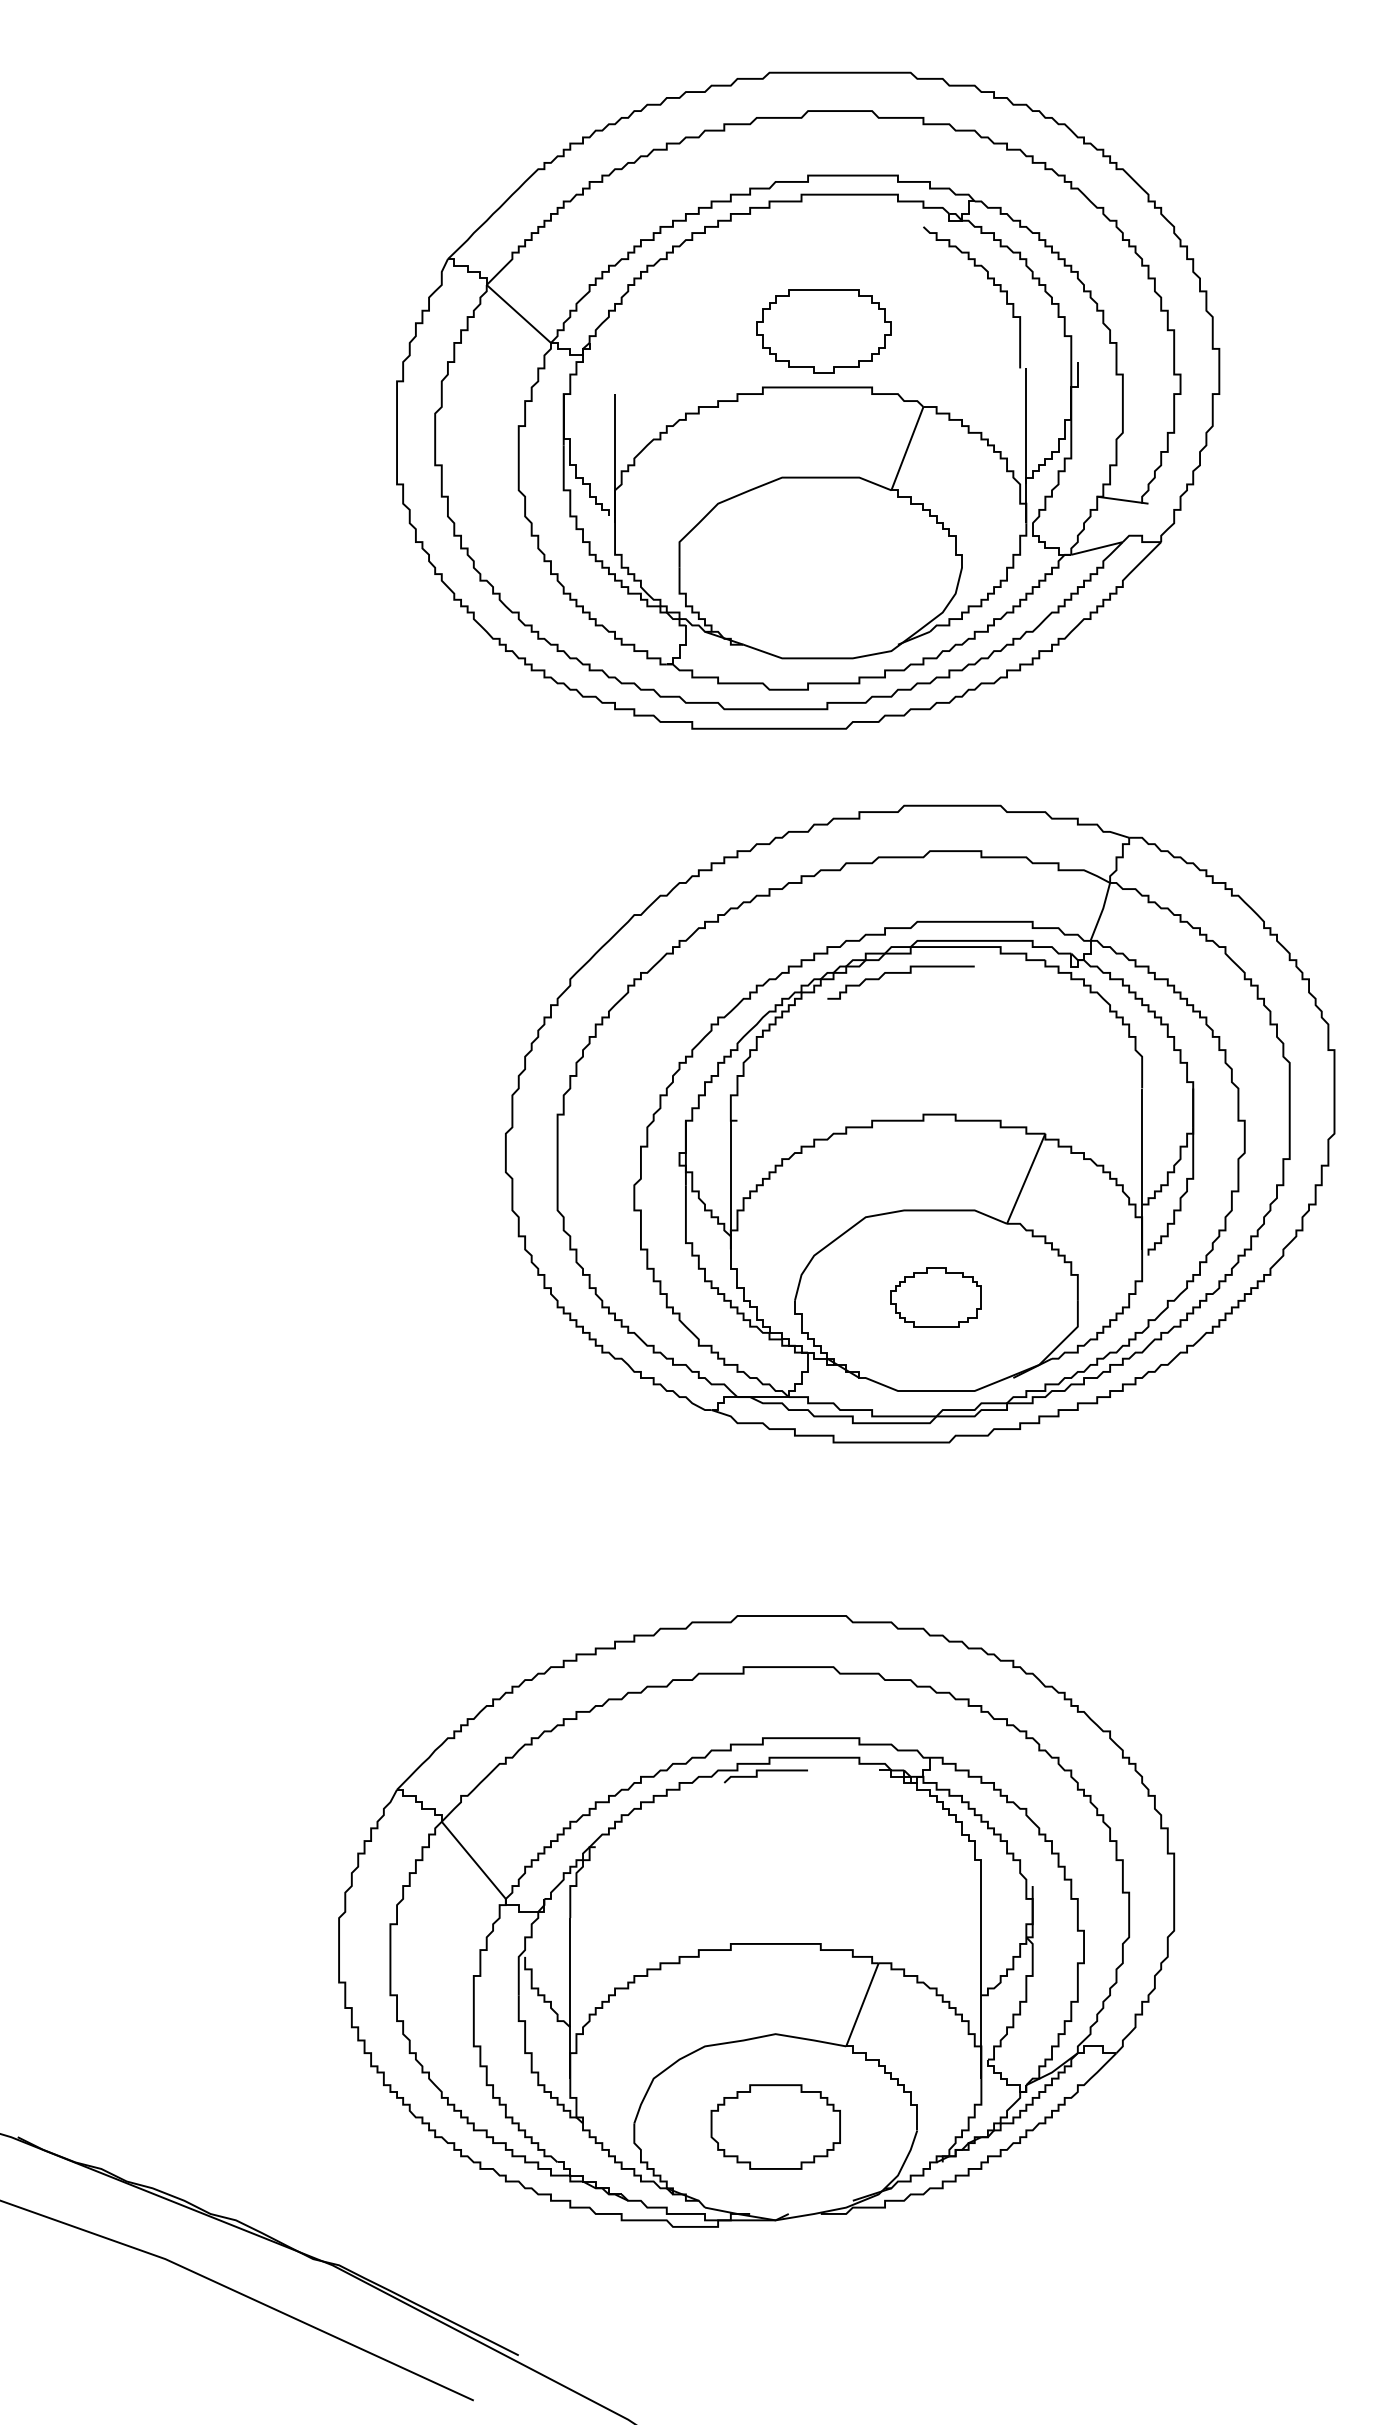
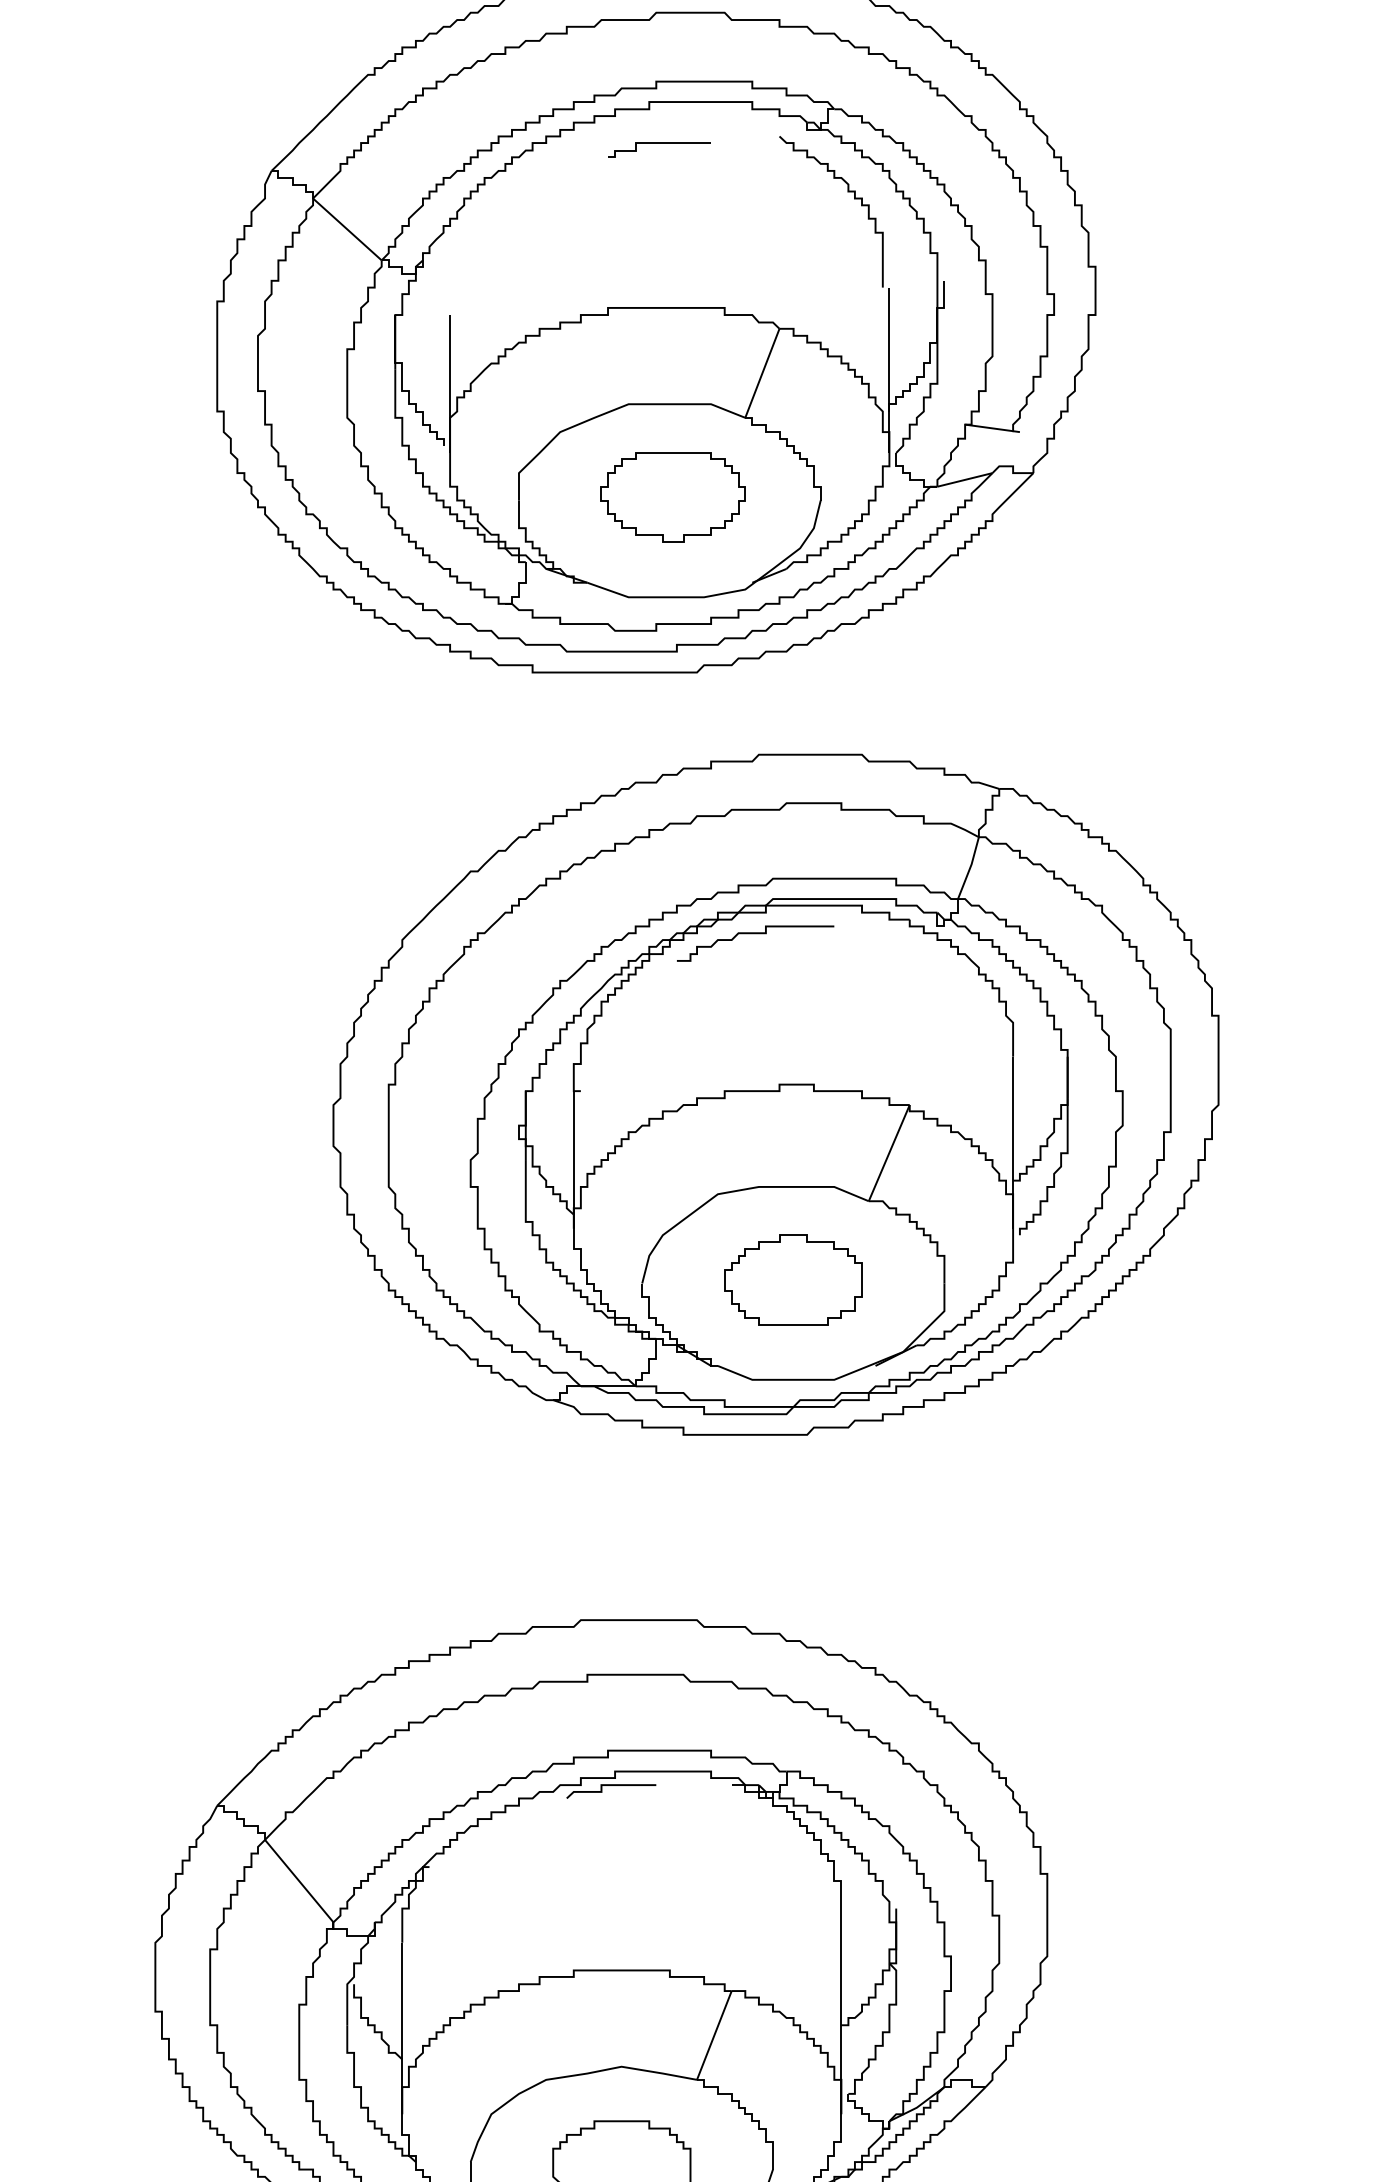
curve: (810, 233) -> (658, 143), added
part: (823, 331) -> (672, 497), moved
part: (936, 1297) -> (793, 1279), size x1.43

